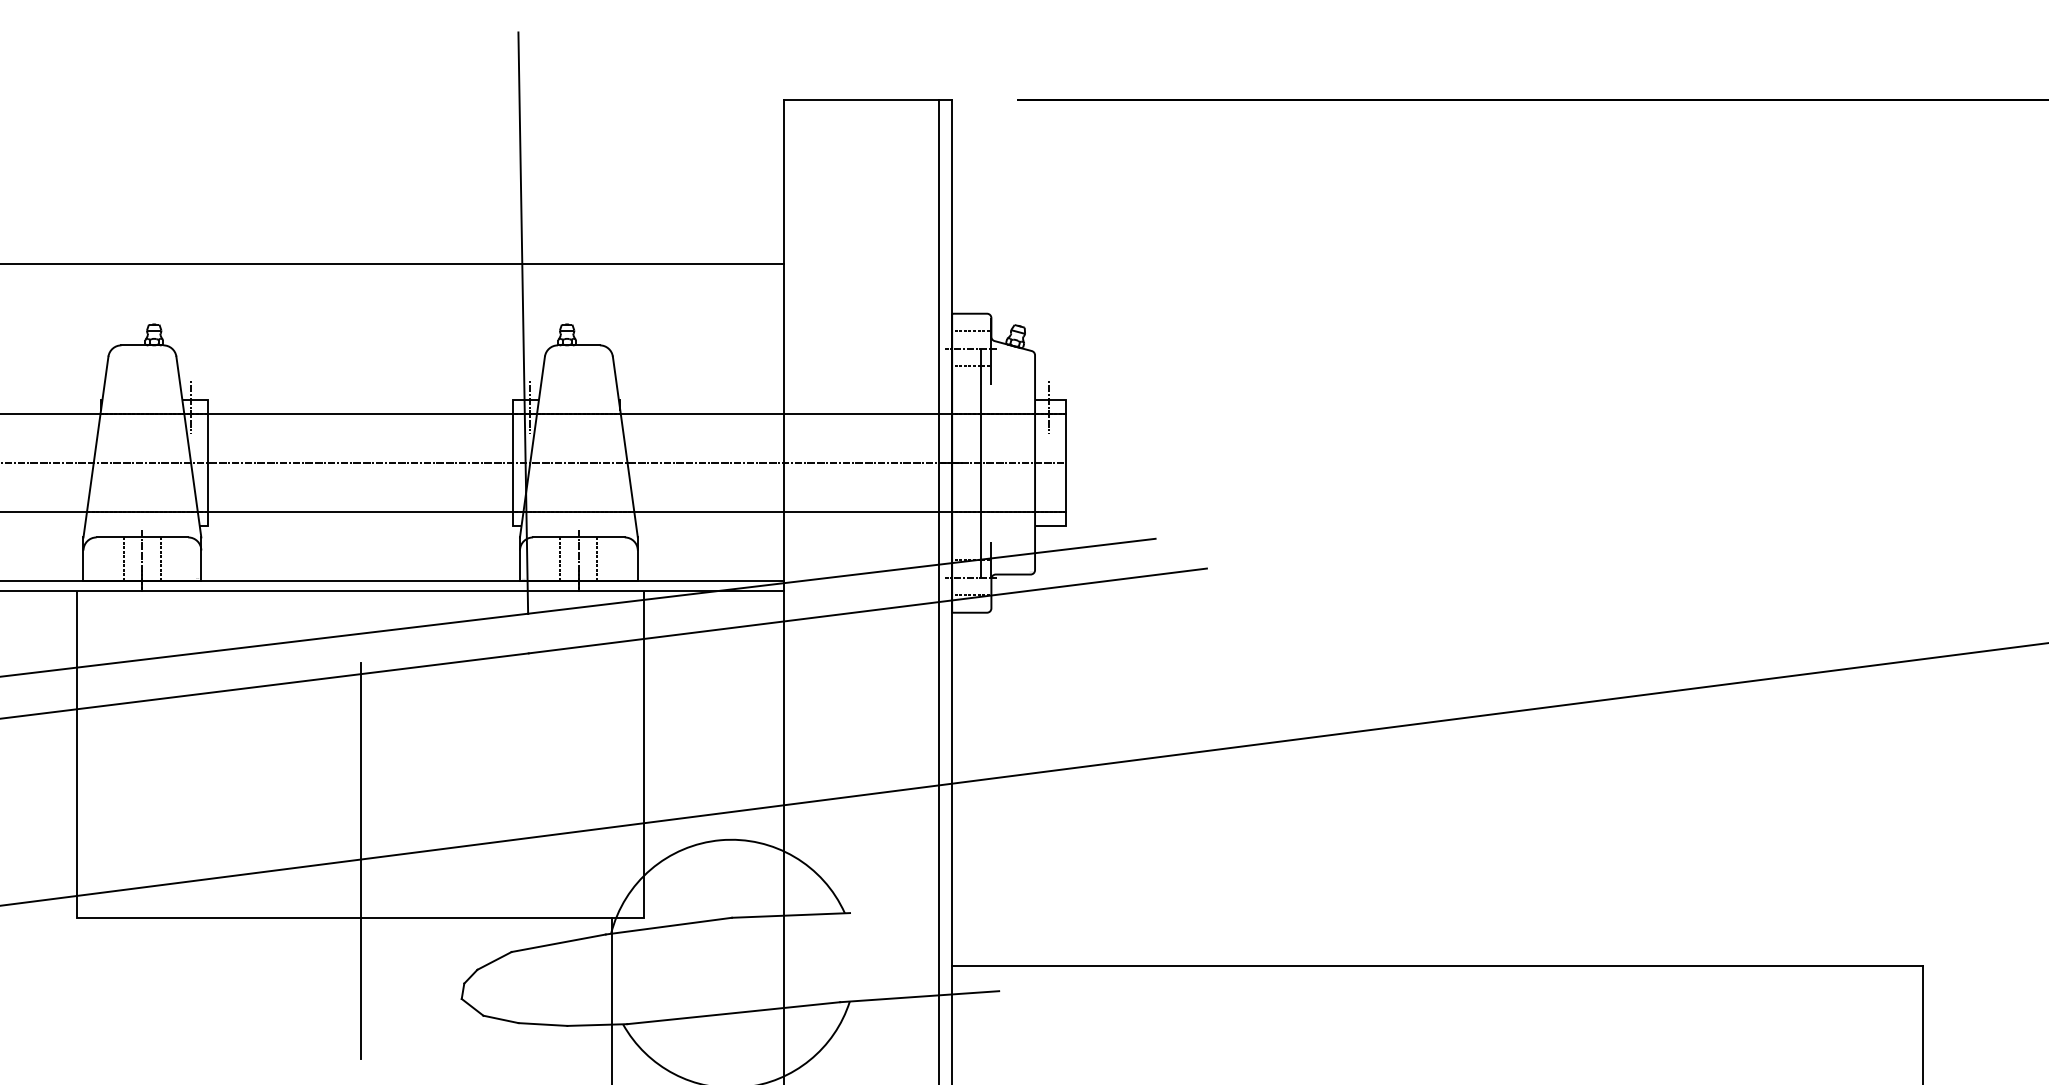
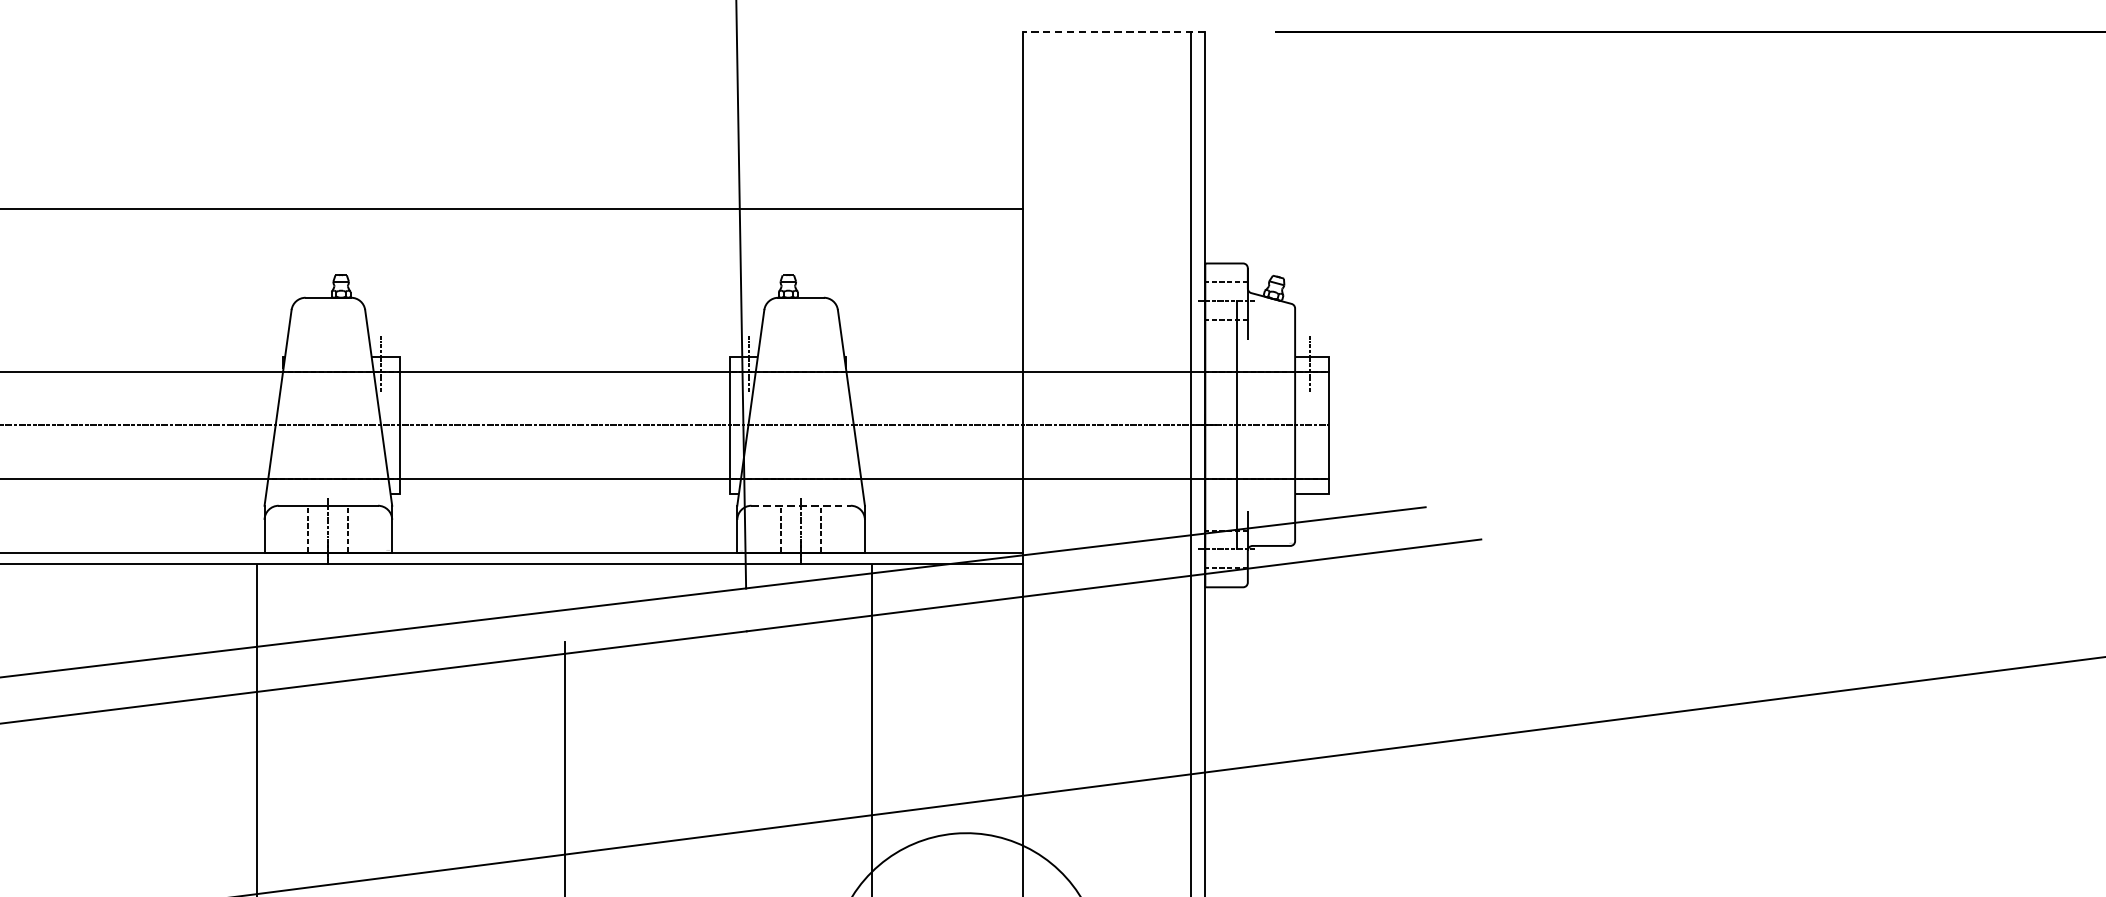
line: (867, 99) -> (1113, 31), solid -> dashed
line: (578, 537) -> (800, 505), solid -> dashed

